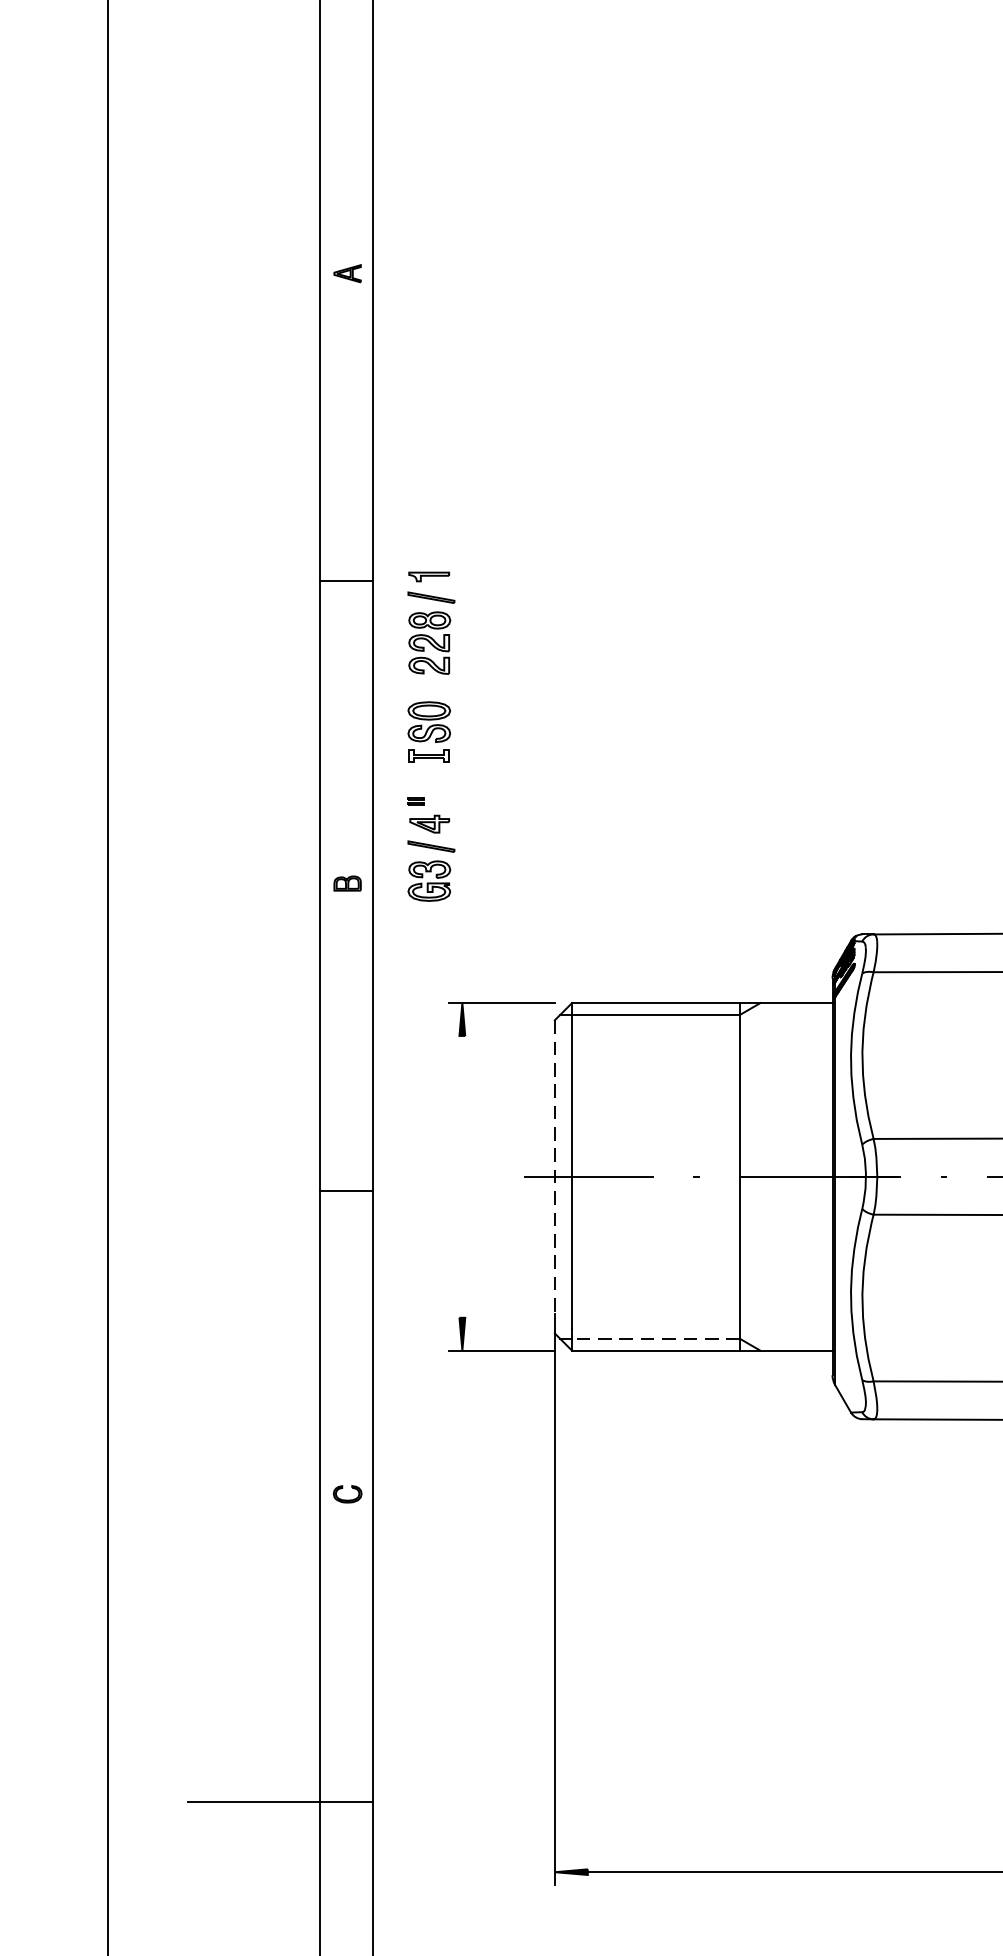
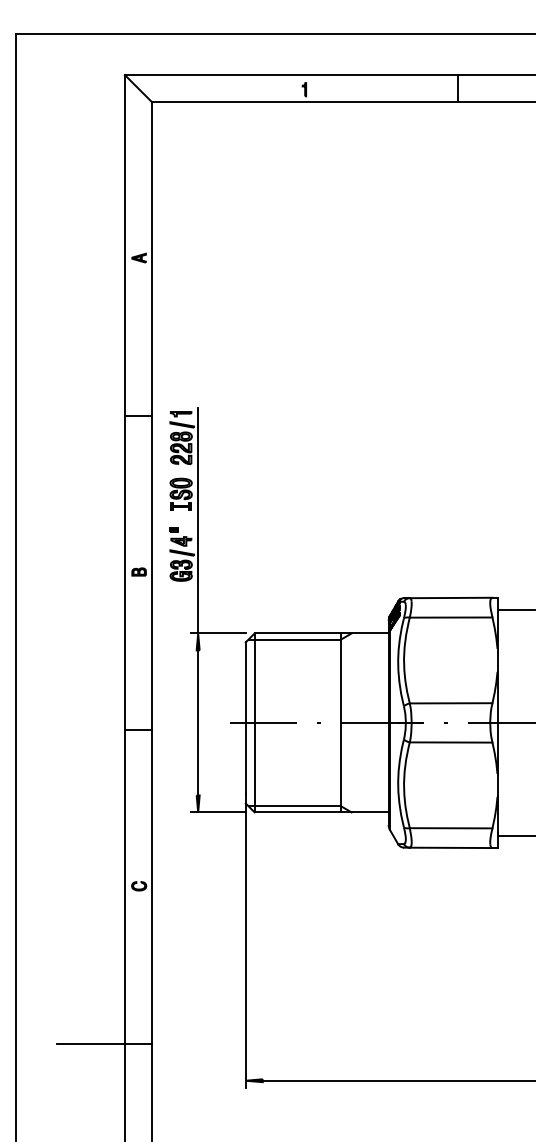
line: (462, 783) -> (198, 520), added
line: (554, 1168) -> (245, 718), dashed -> solid
line: (462, 1176) -> (198, 722), added
line: (655, 1339) -> (297, 806), dashed -> solid

